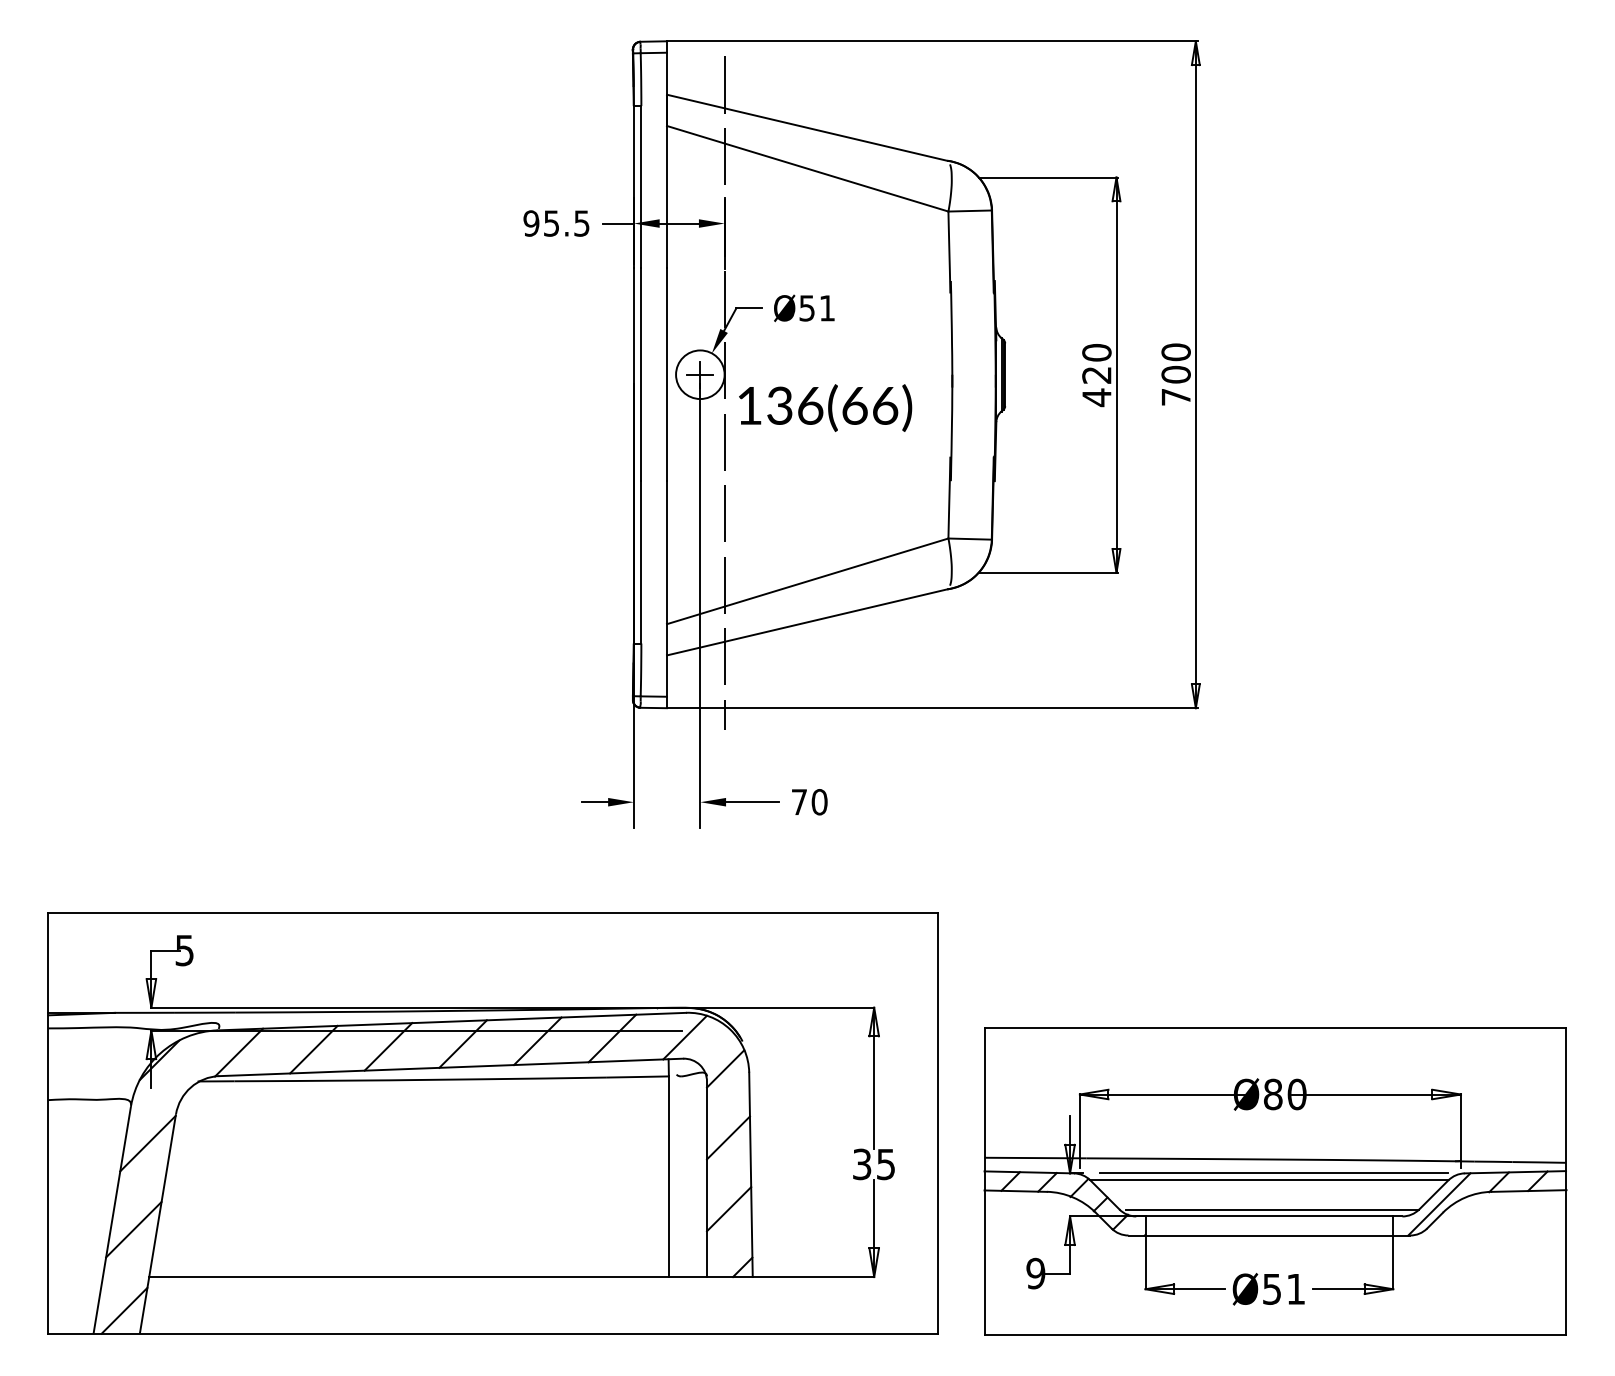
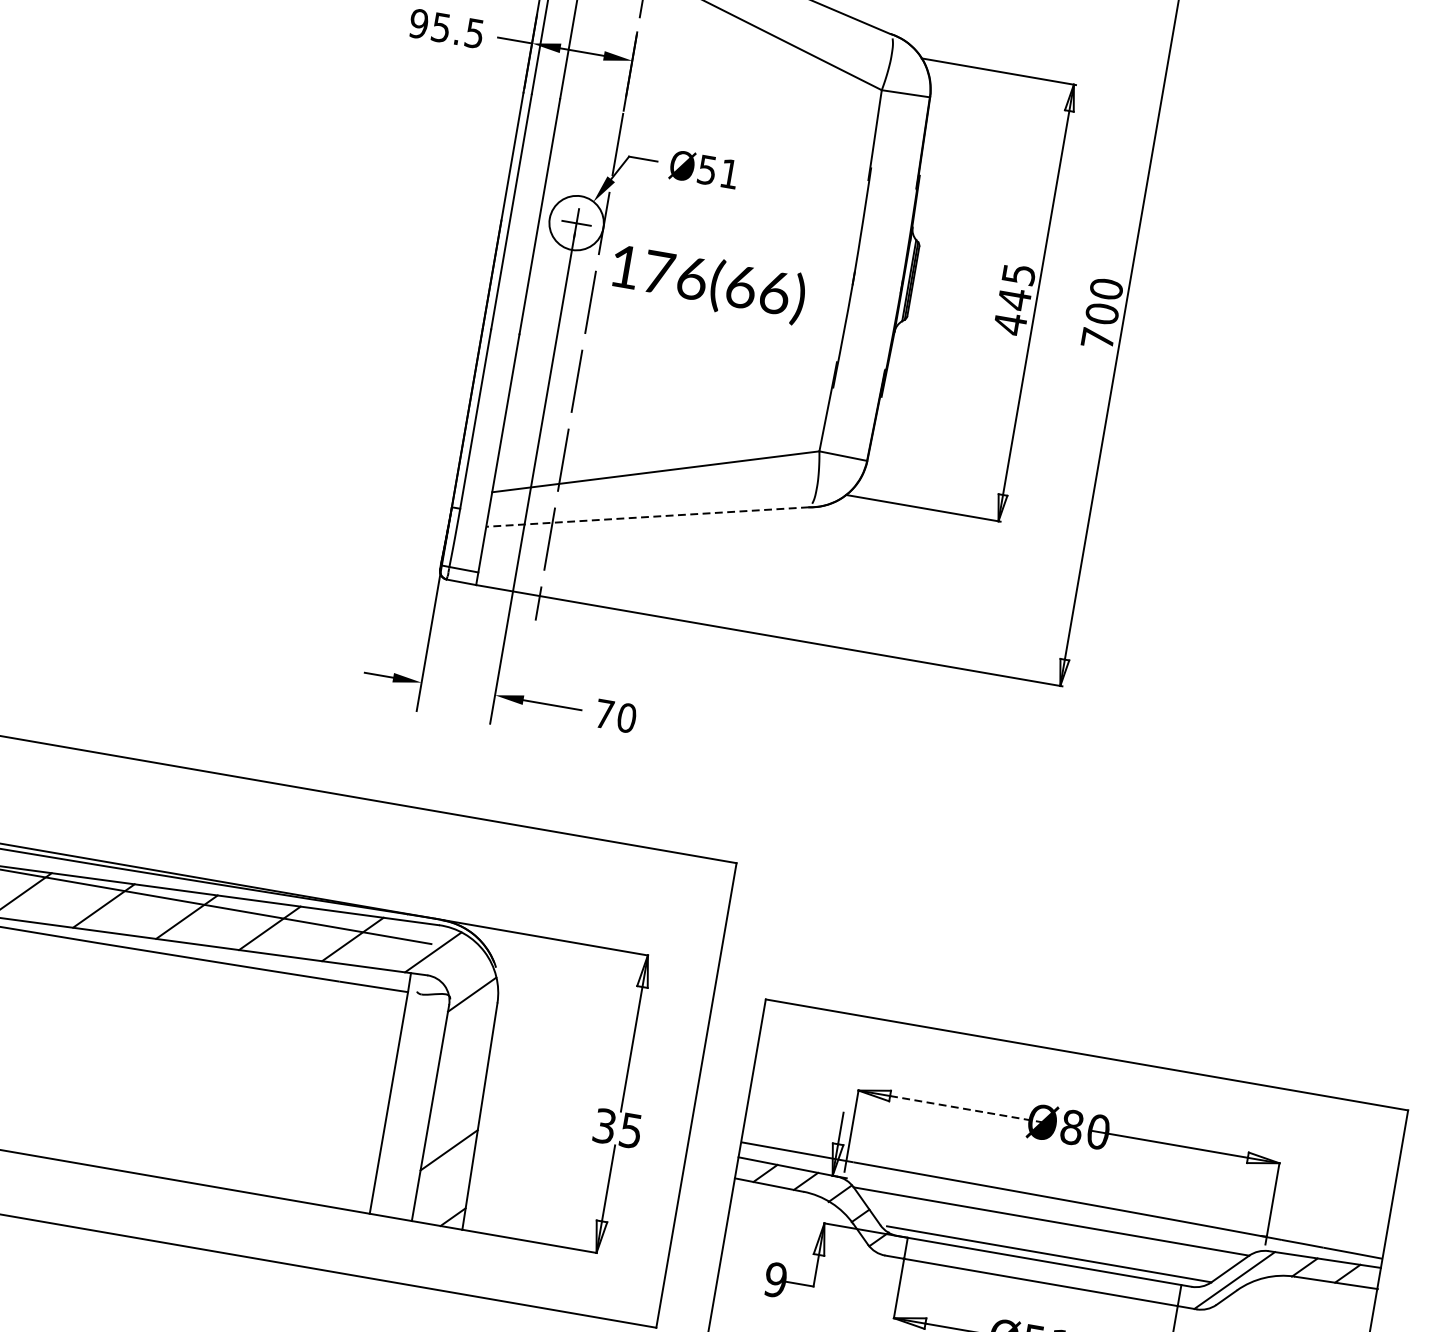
text: (1096, 364) -> (1016, 287), 420 -> 445
text: (780, 405) -> (659, 272), 136(66) -> 176(66)
line: (806, 622) -> (646, 517), solid -> dashed
line: (1179, 1094) -> (968, 1109), solid -> dashed
line: (728, 1137) -> (462, 1071), removed
line: (1273, 1173) -> (1057, 1214), removed

